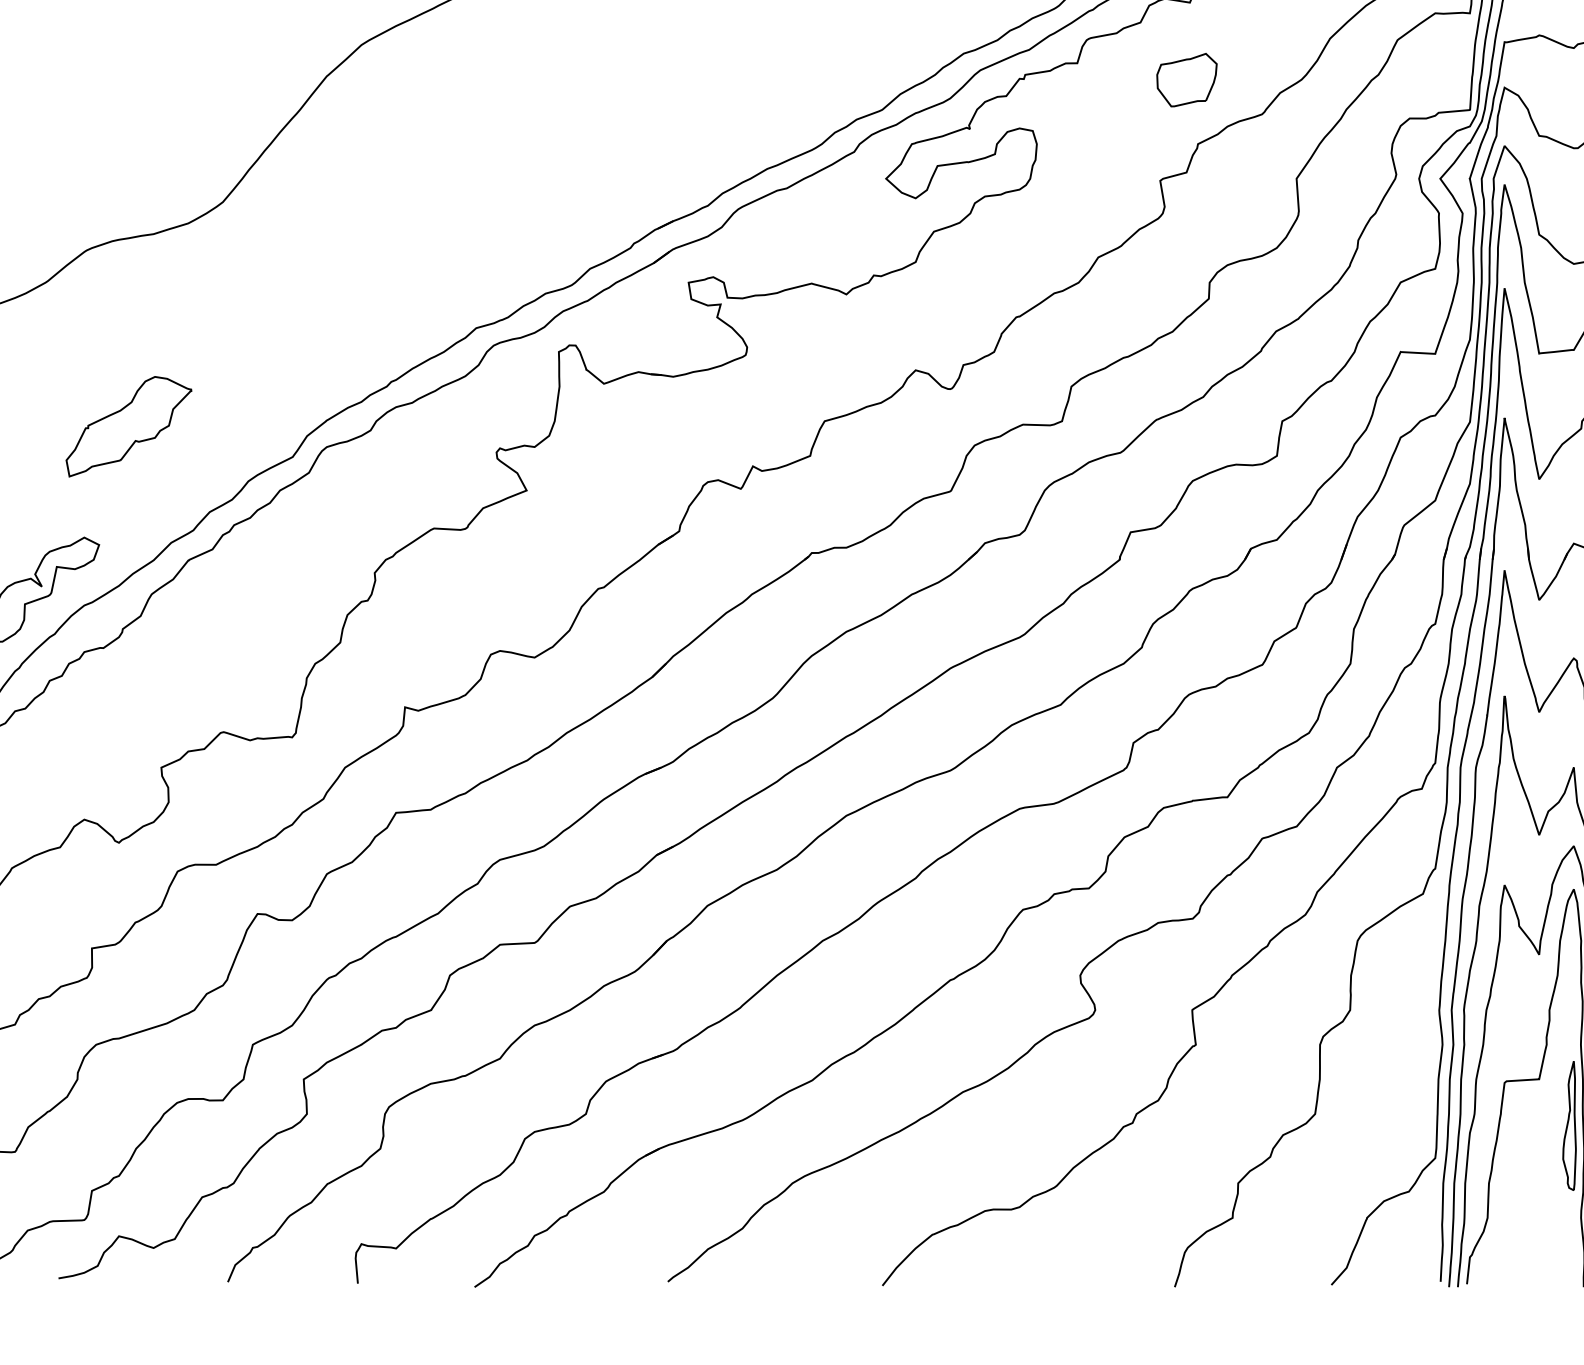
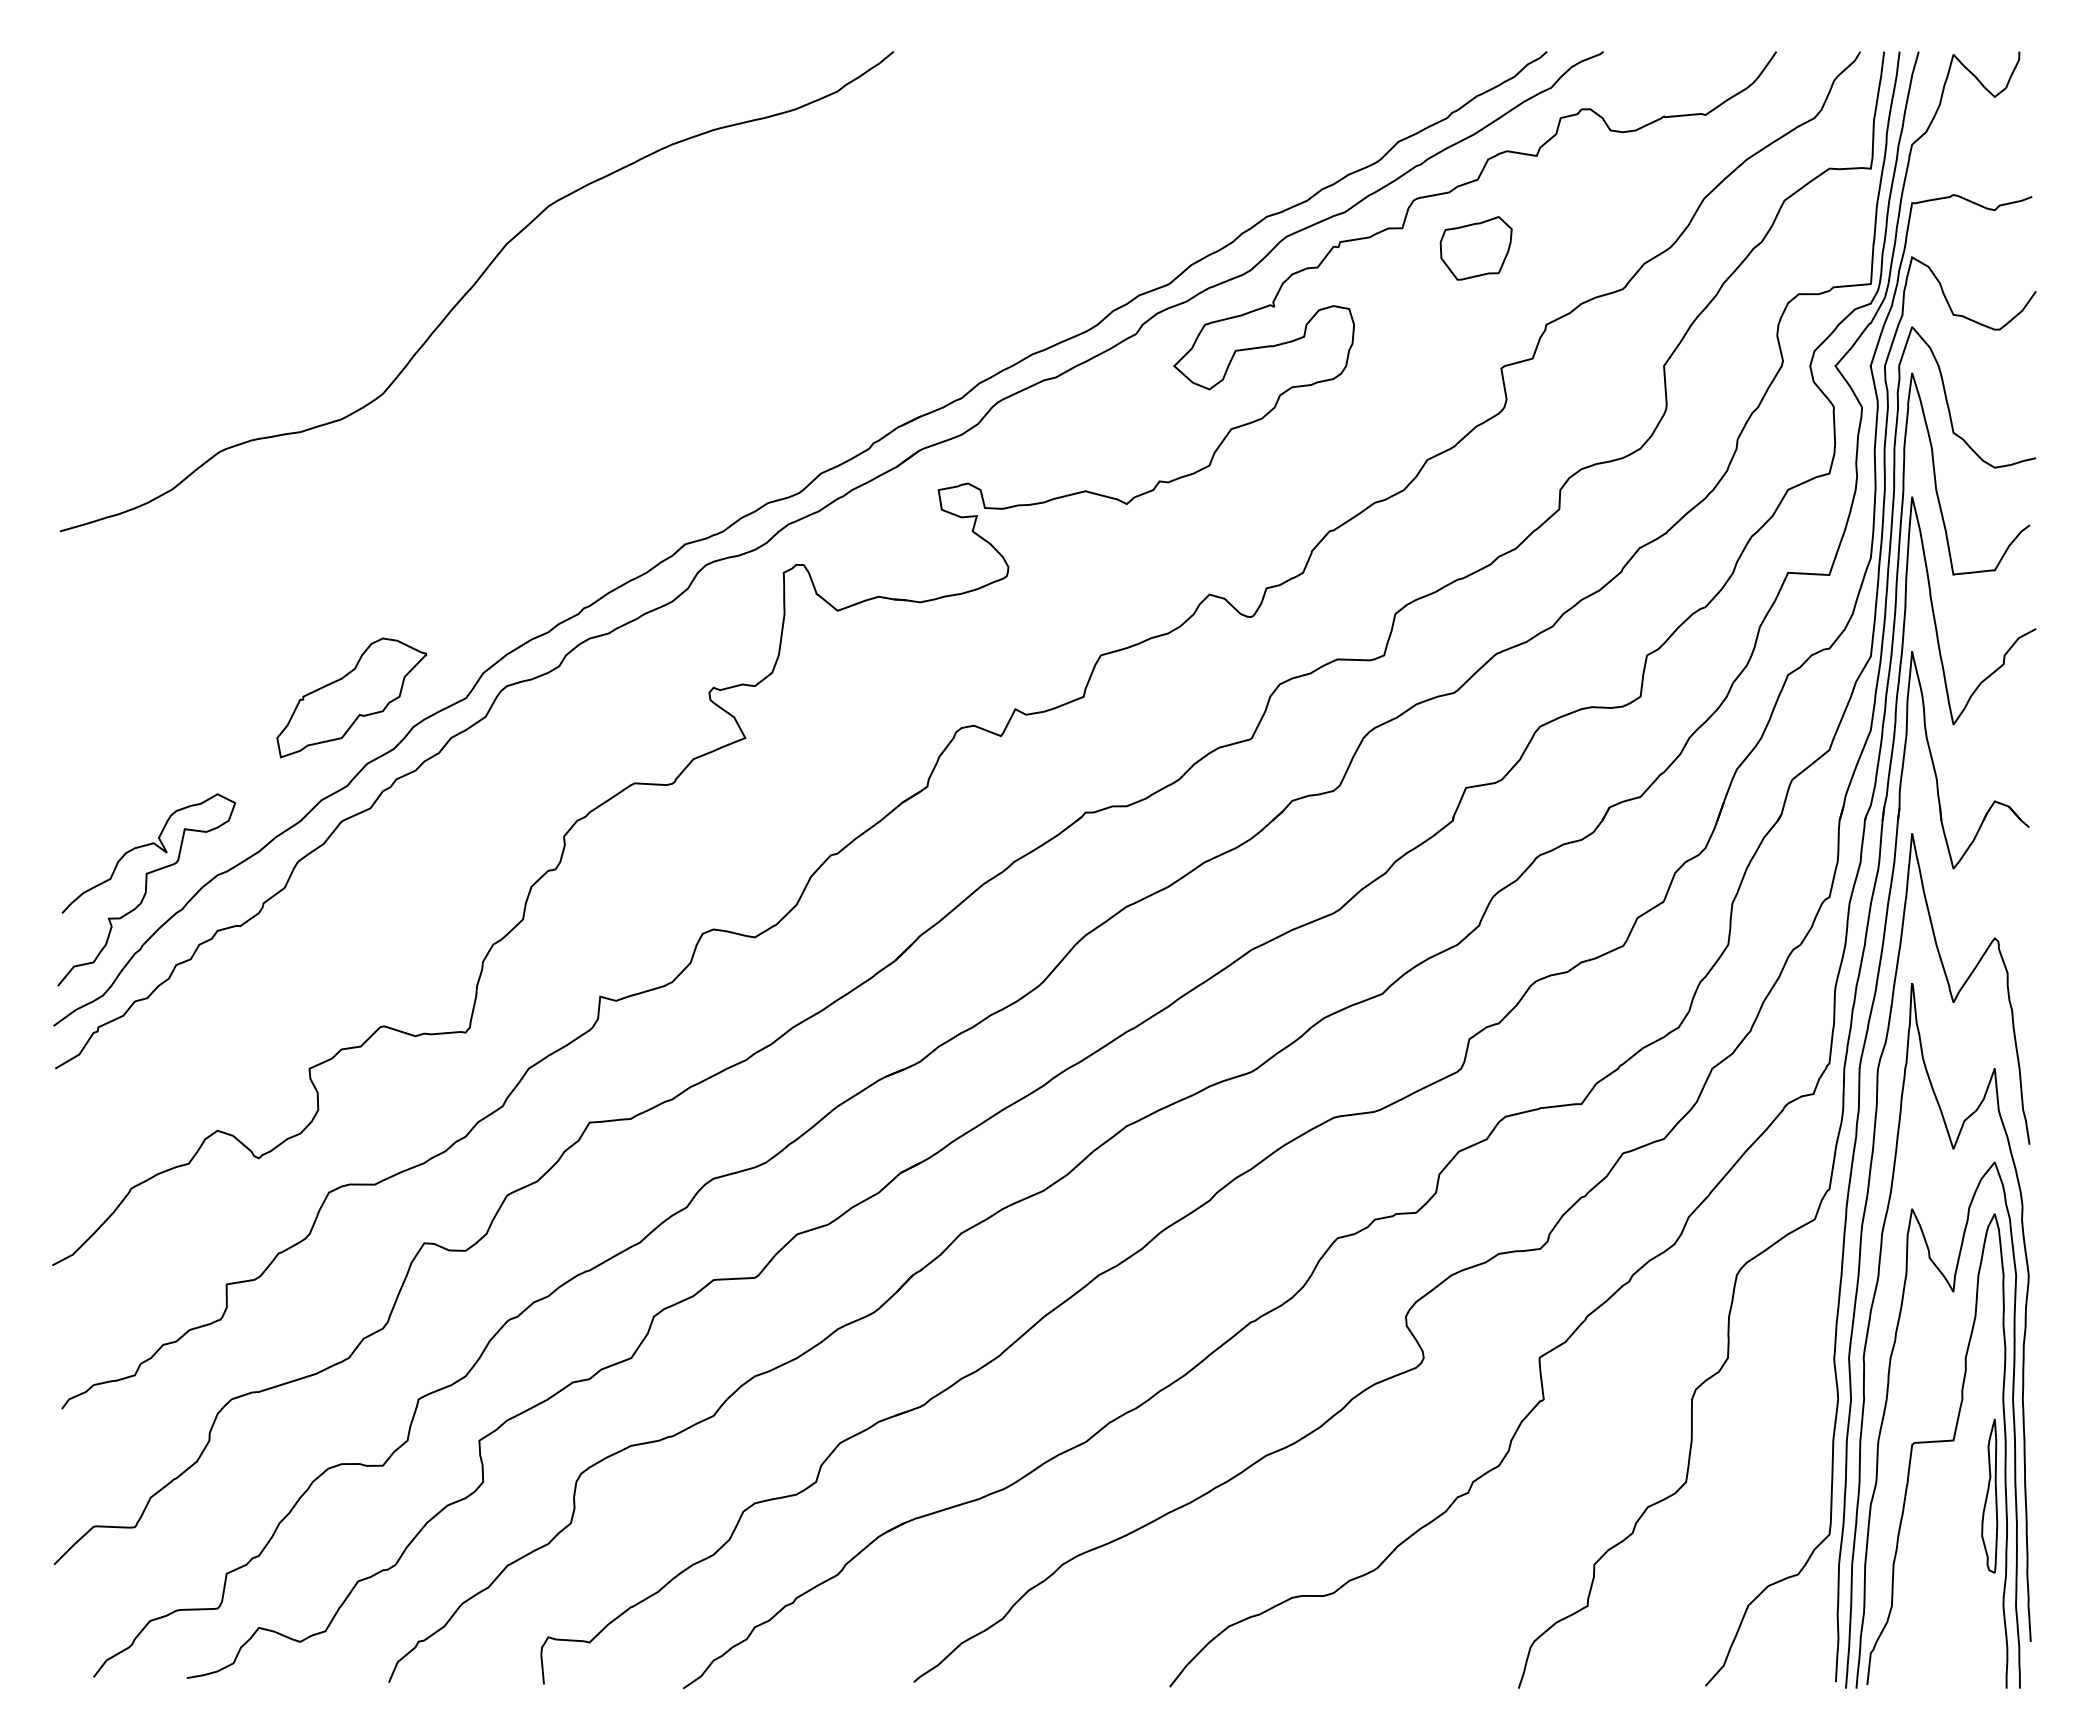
part: (1186, 80) -> (1475, 248), moved
part: (128, 426) -> (351, 697), moved

